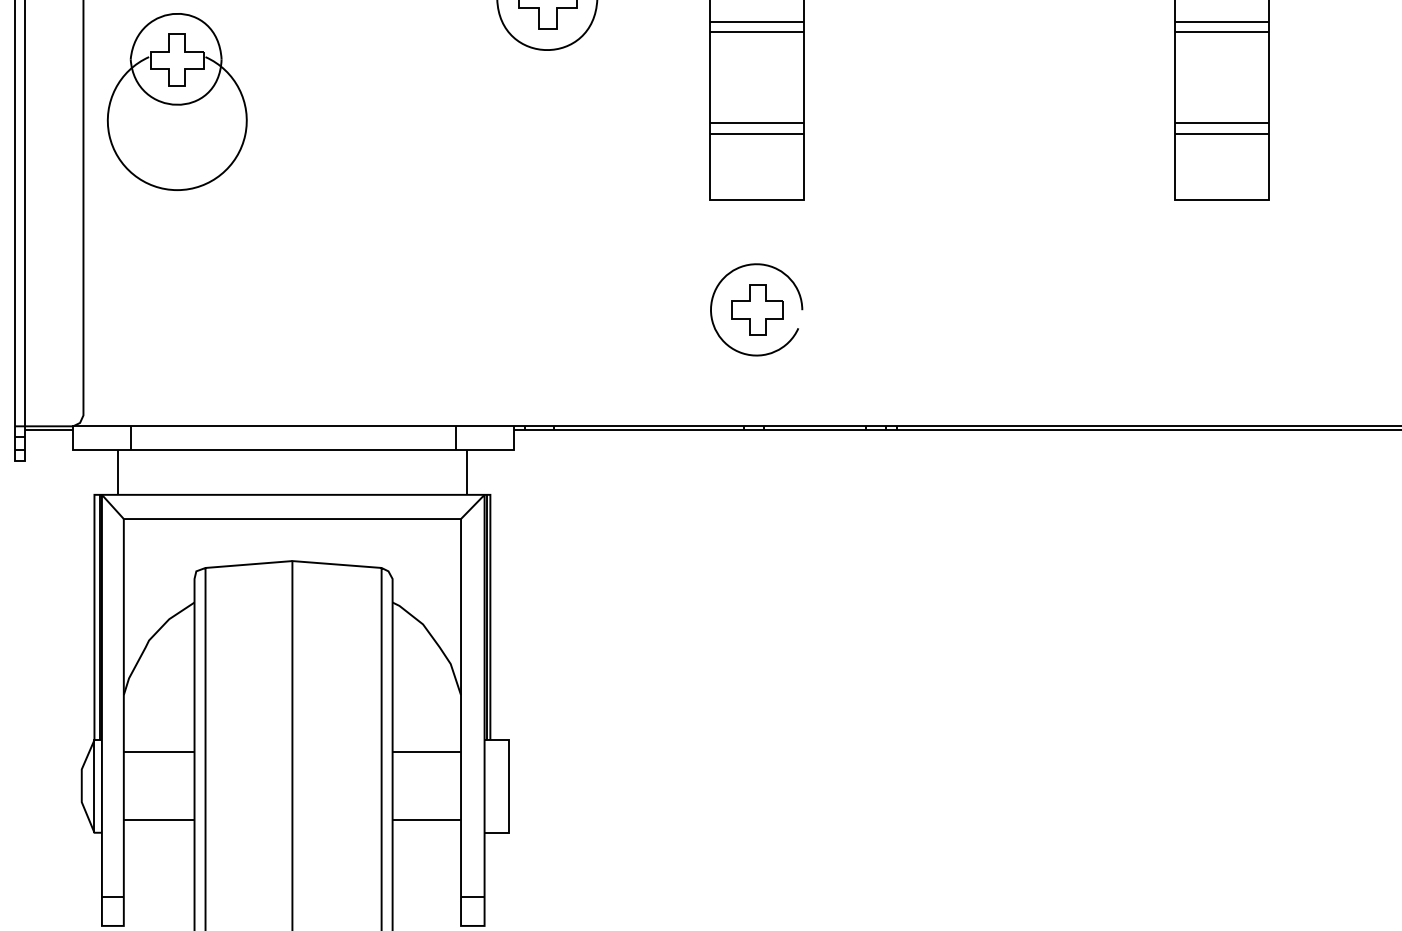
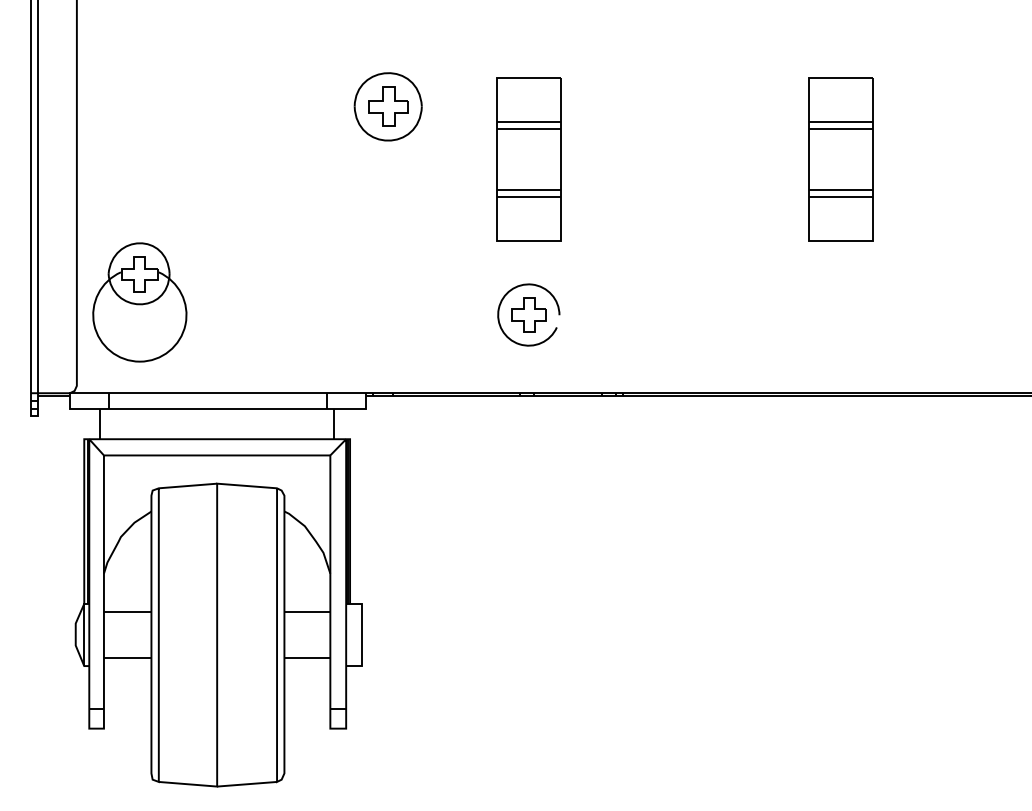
part: (176, 102) -> (139, 302), moved

